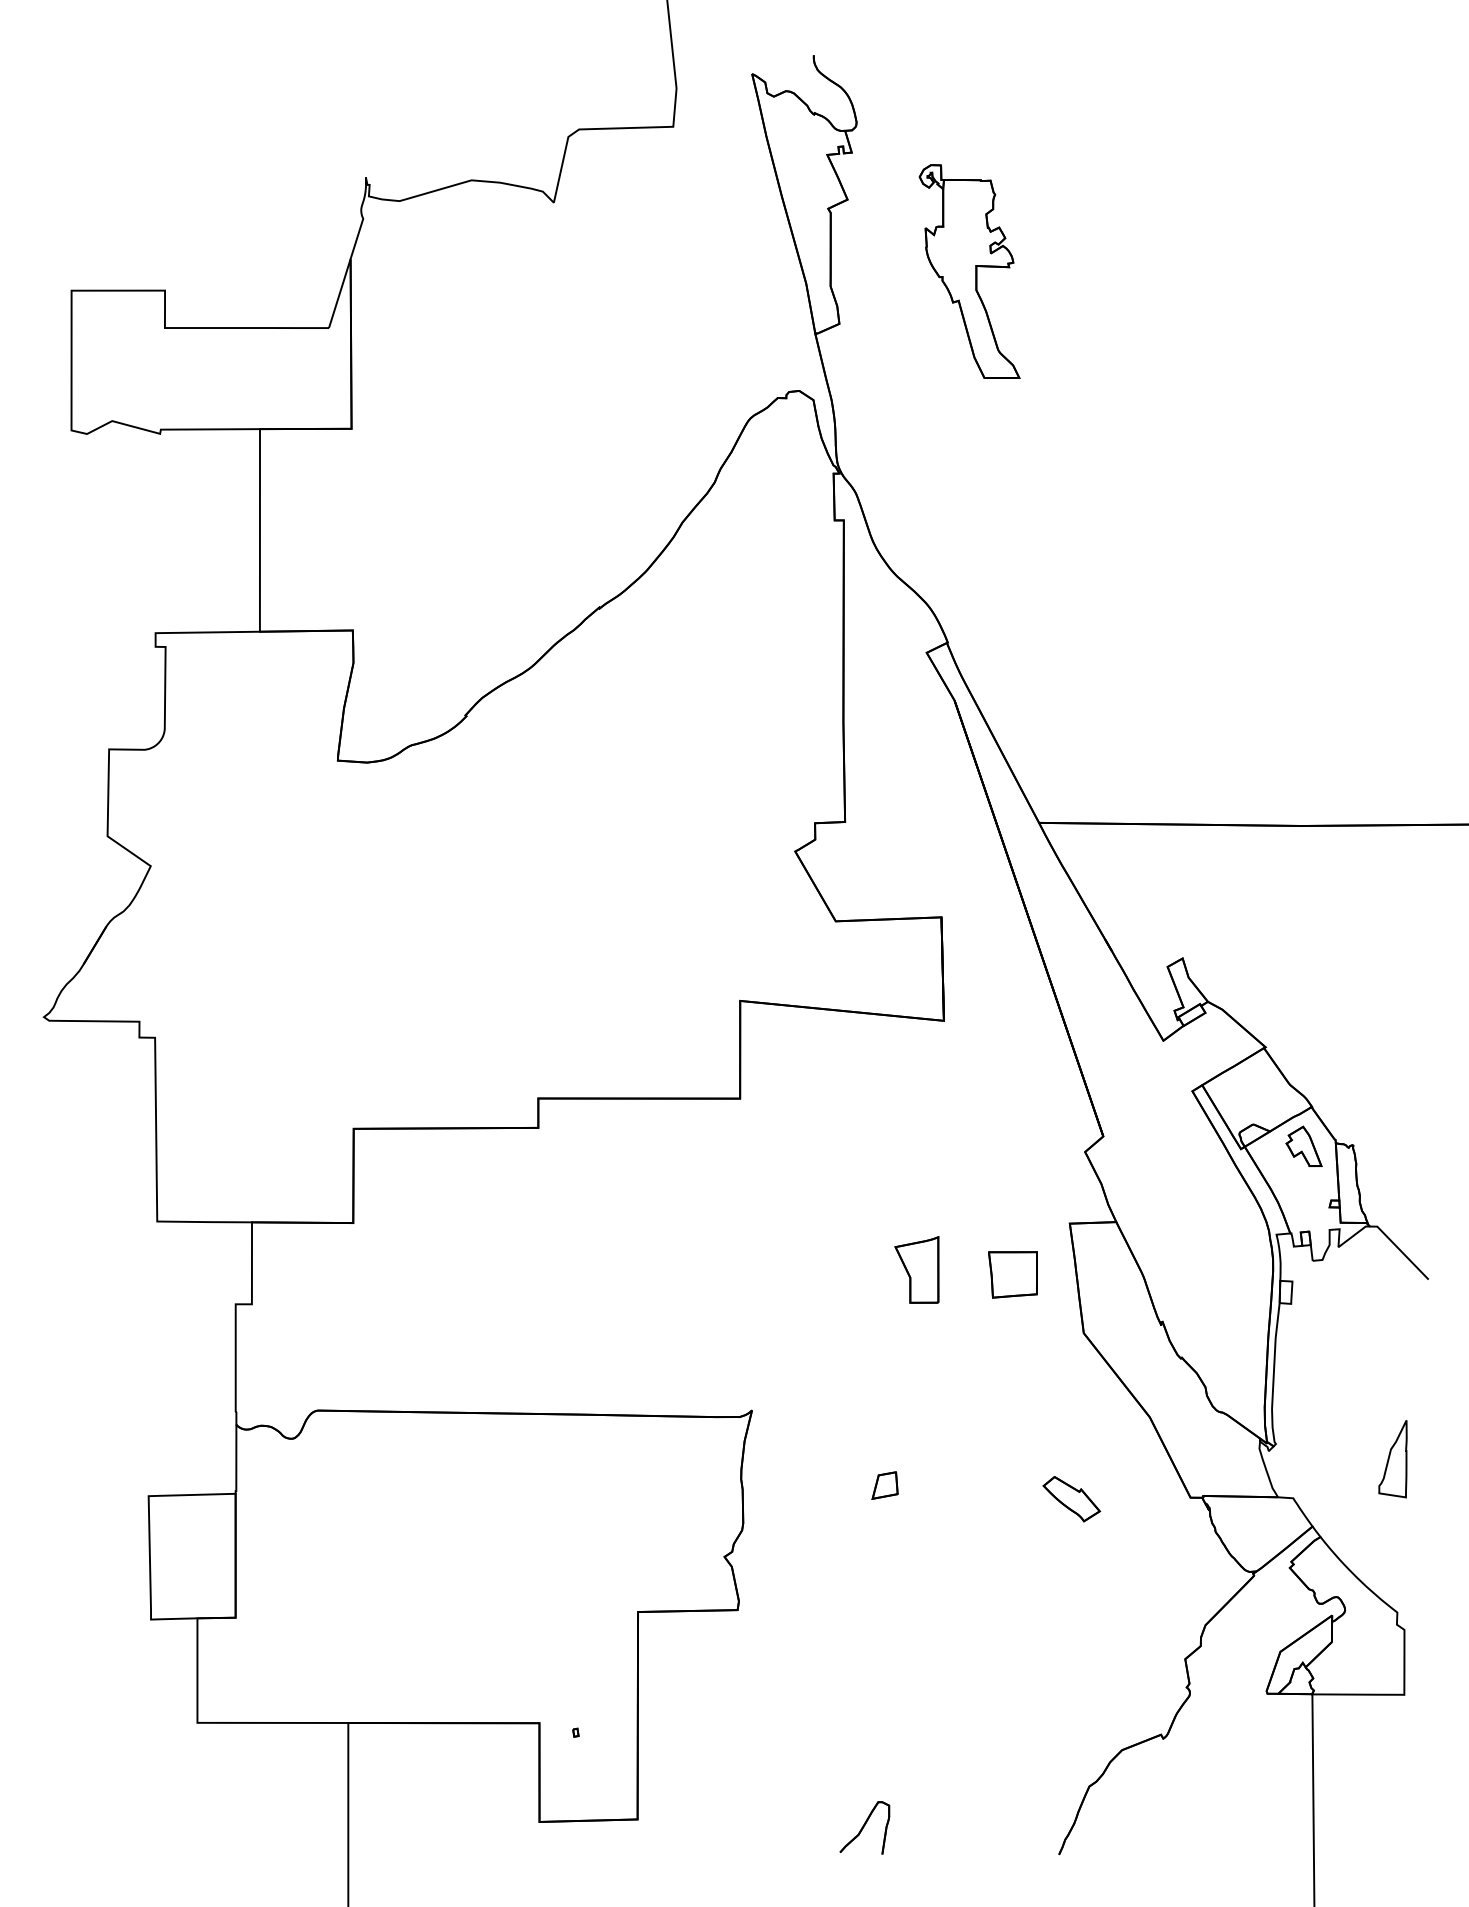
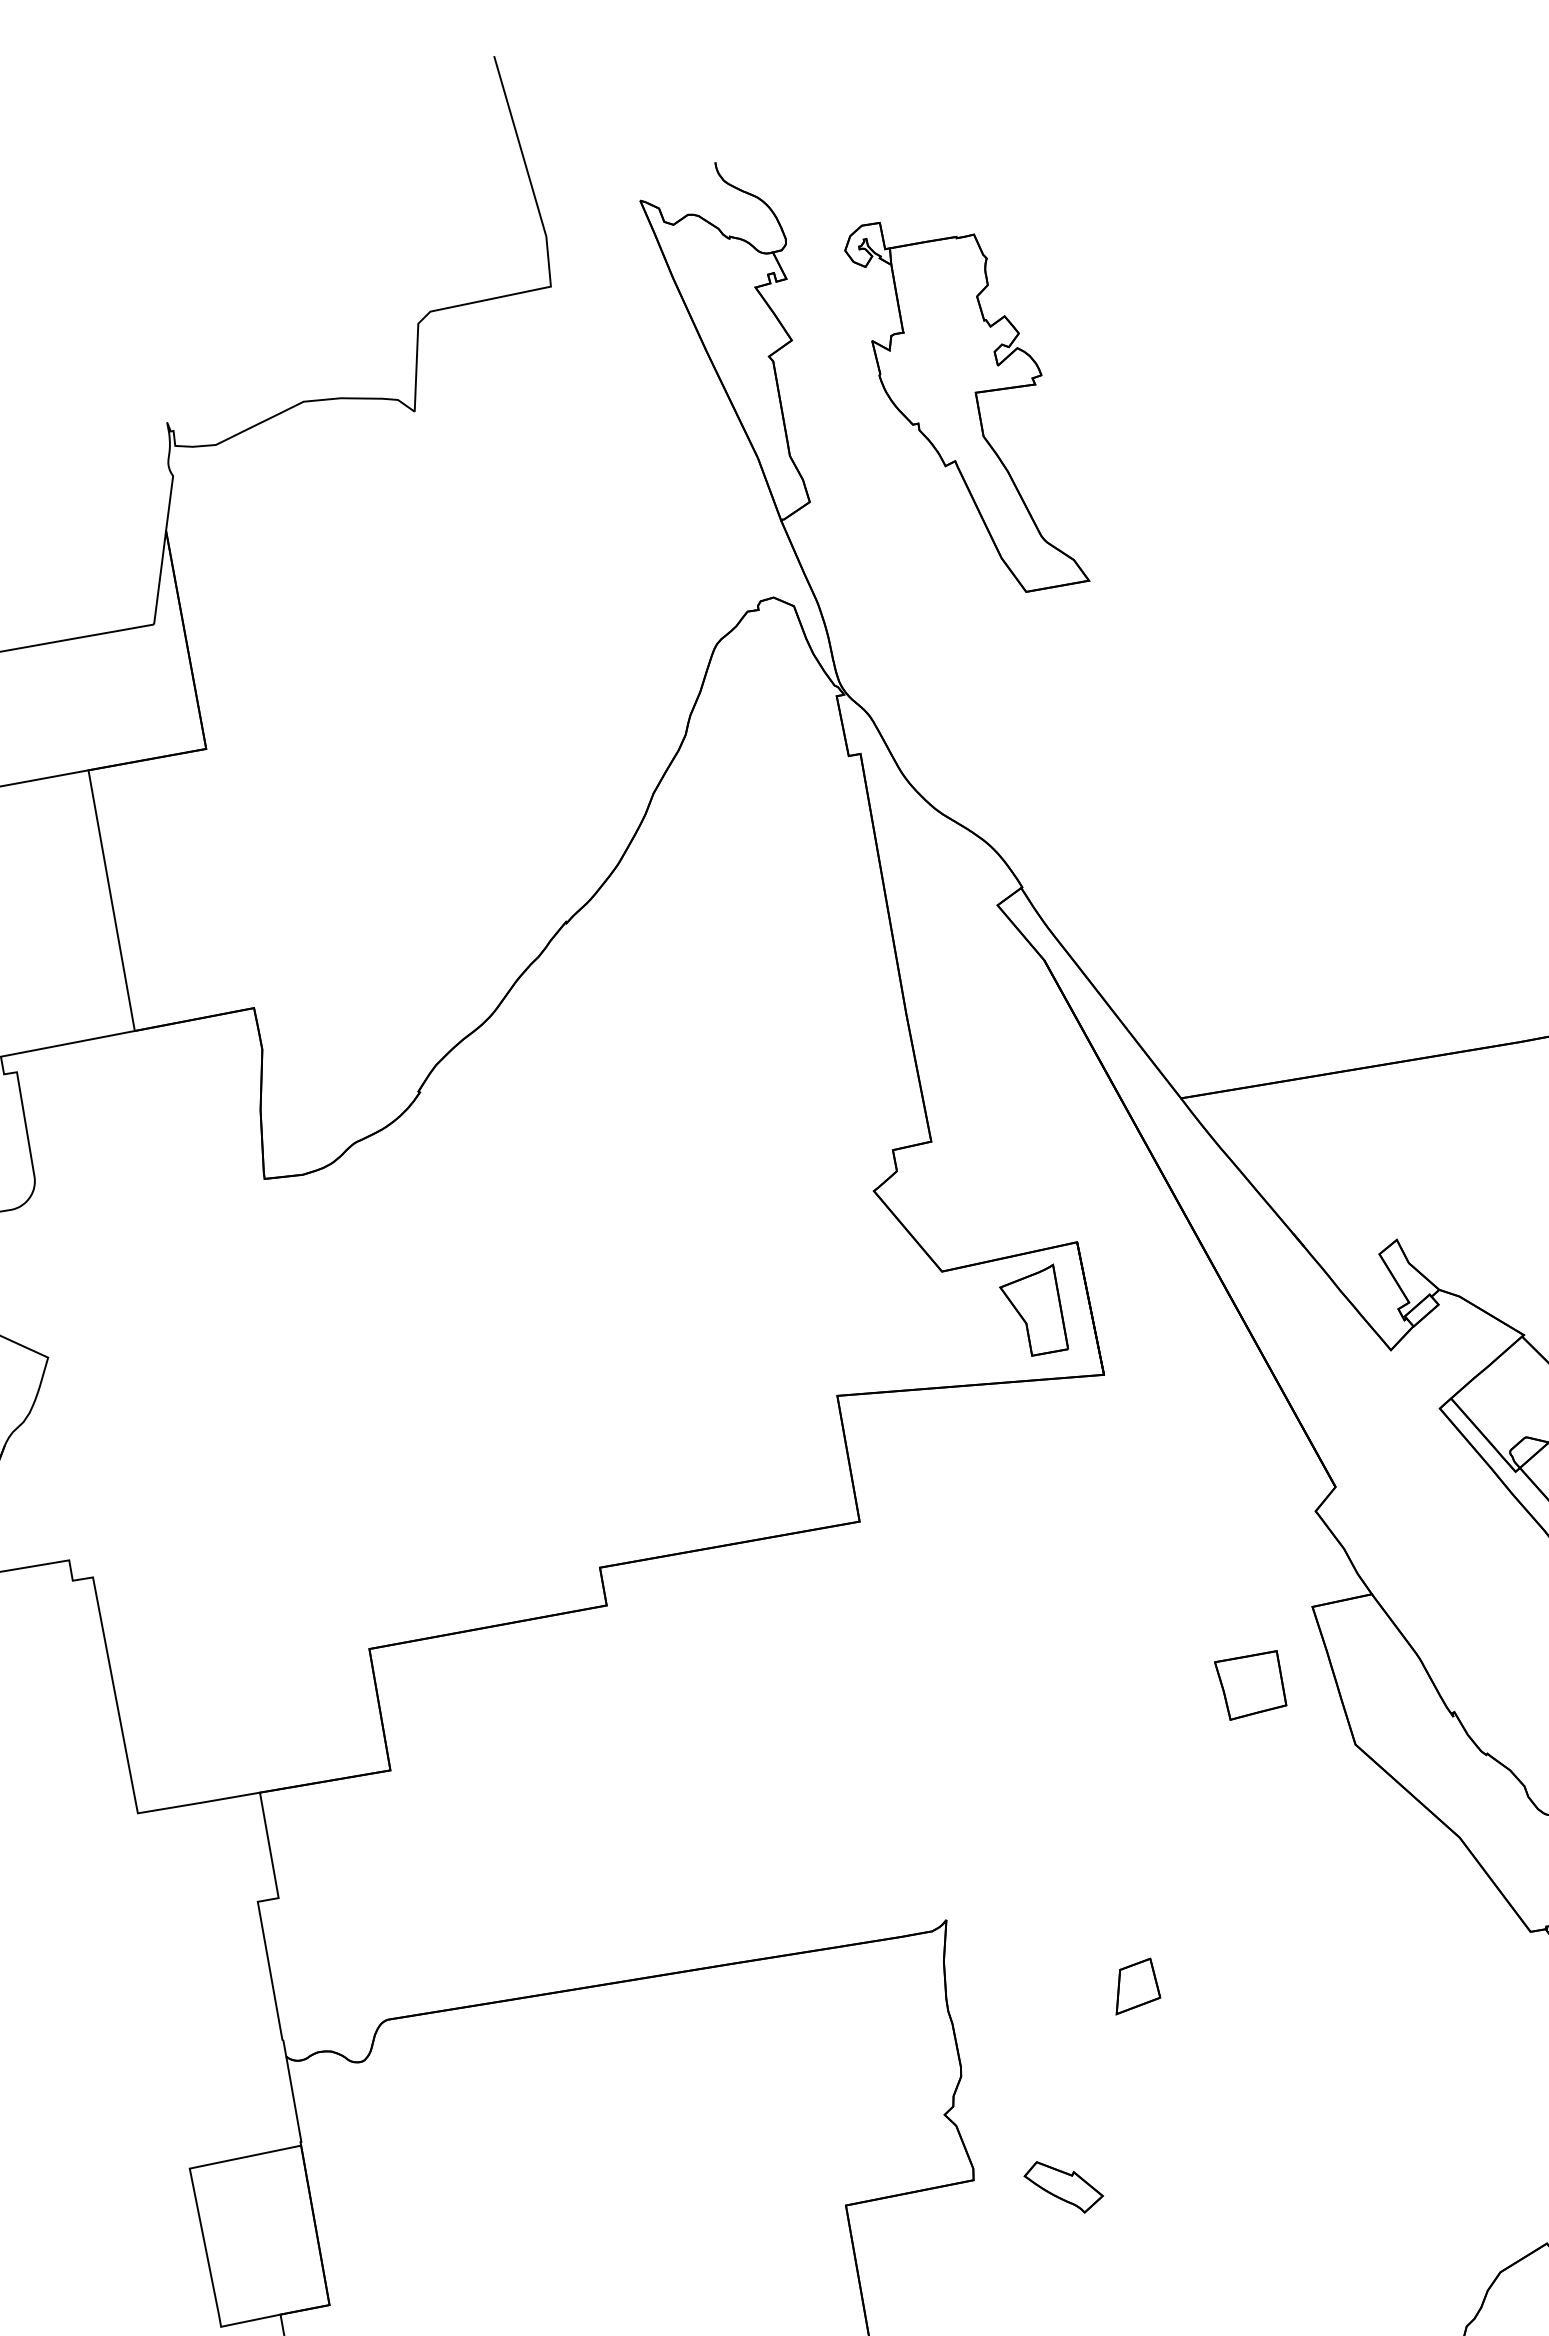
part: (969, 271) -> (965, 404), size x1.4
part: (916, 1269) -> (1032, 1311), moved
part: (884, 1485) -> (1134, 1986), size x1.4
part: (1071, 1499) -> (1063, 2187), moved

